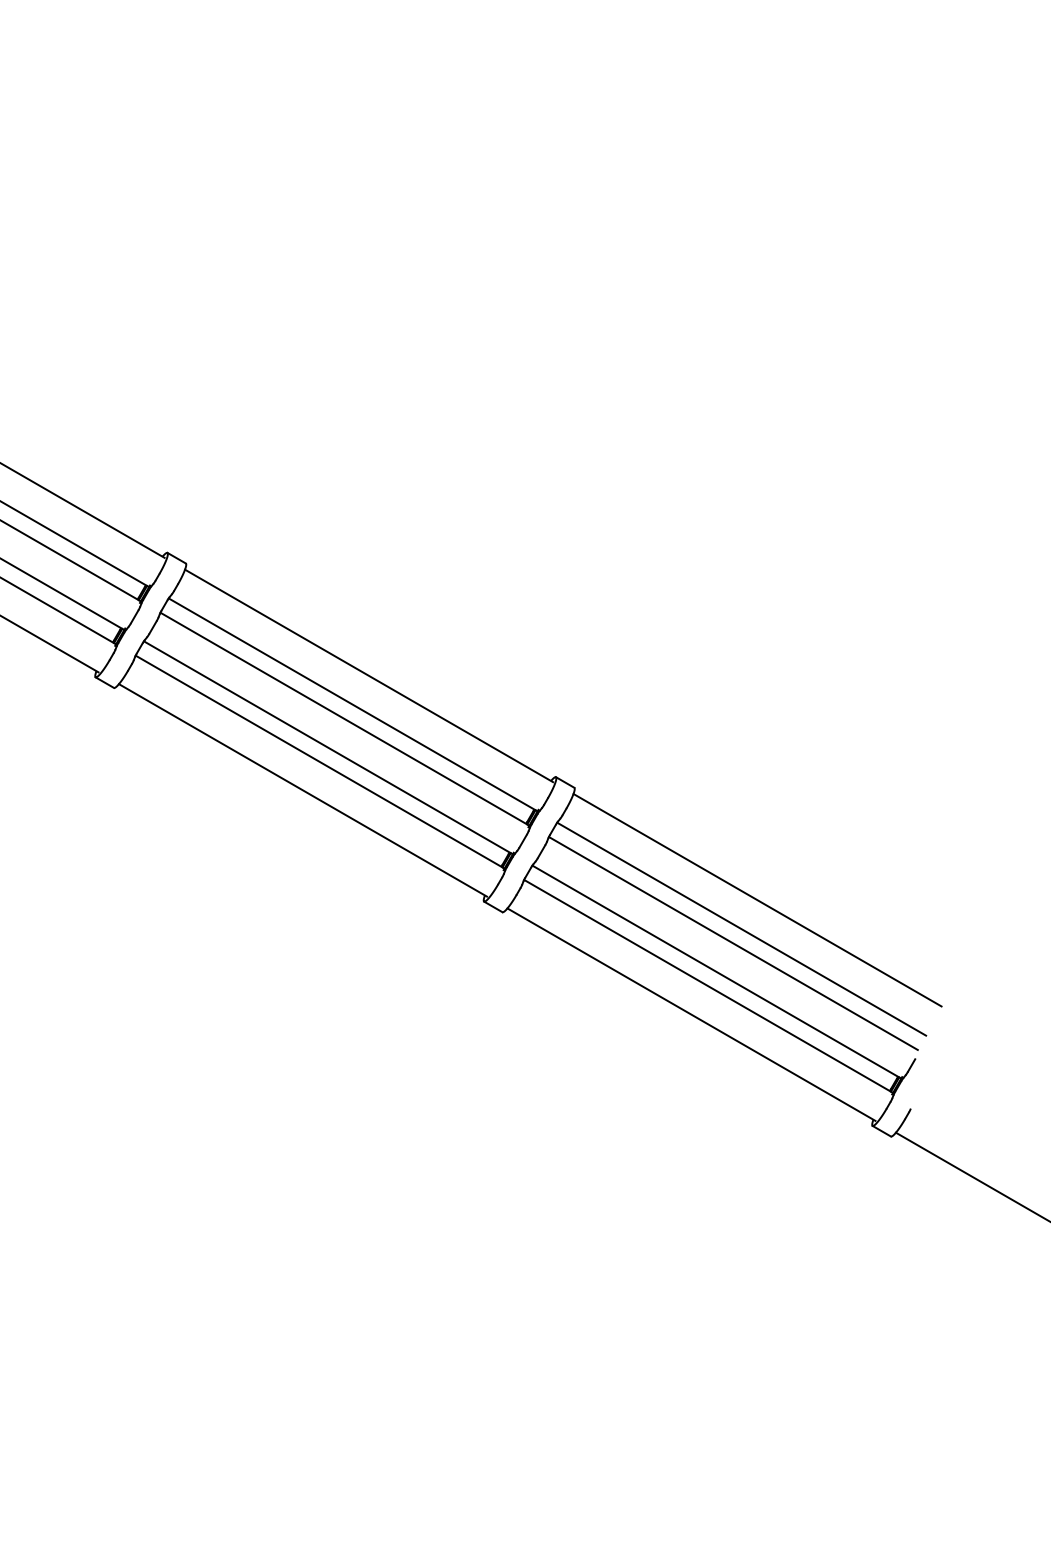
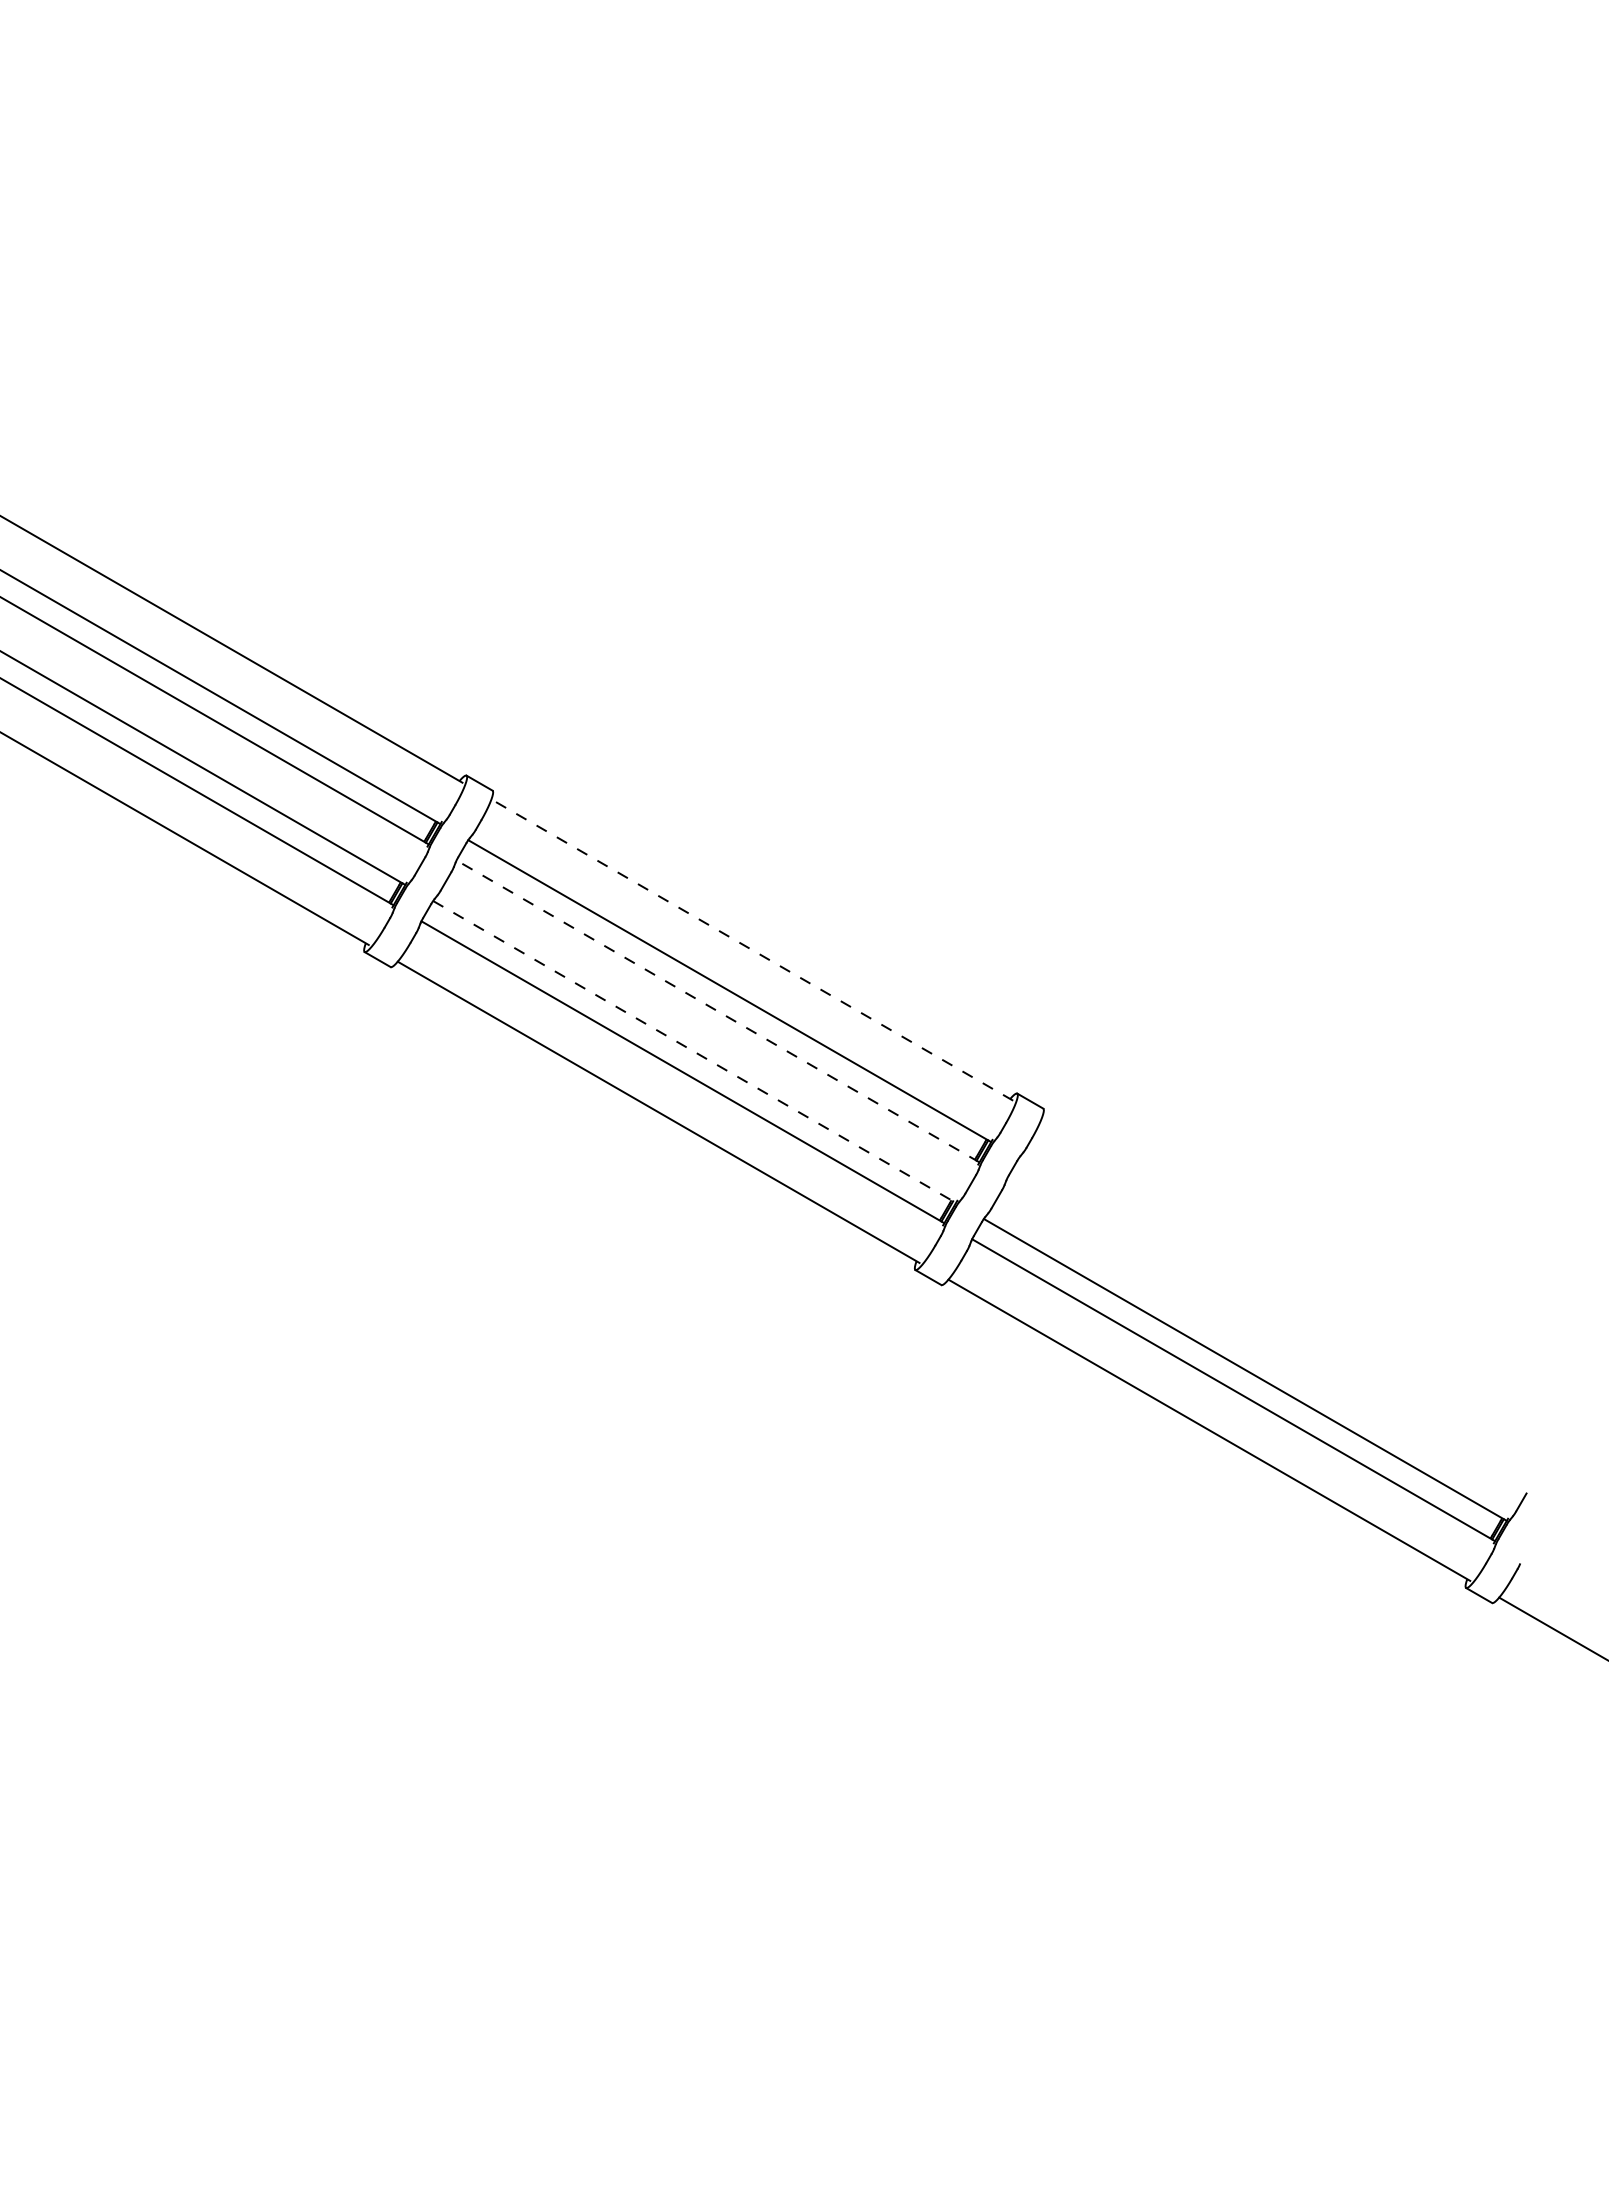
line: (368, 675) -> (751, 949), solid -> dashed
line: (345, 719) -> (718, 1011), solid -> dashed
line: (328, 747) -> (694, 1051), solid -> dashed
line: (757, 899) -> (1302, 1267), removed
line: (741, 929) -> (1280, 1309), removed
line: (733, 943) -> (1268, 1329), removed

